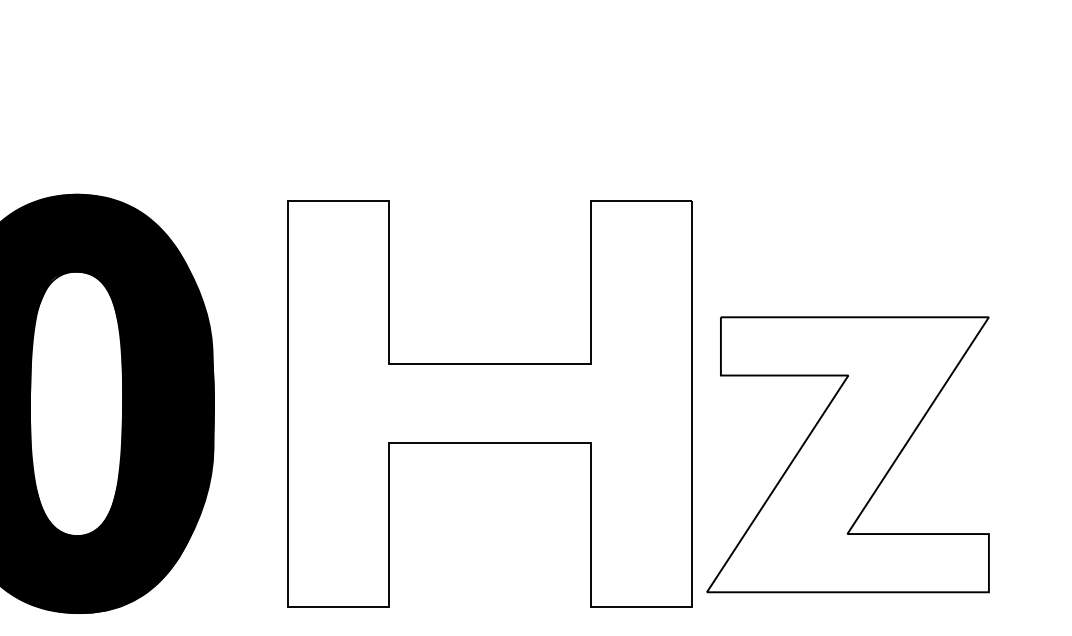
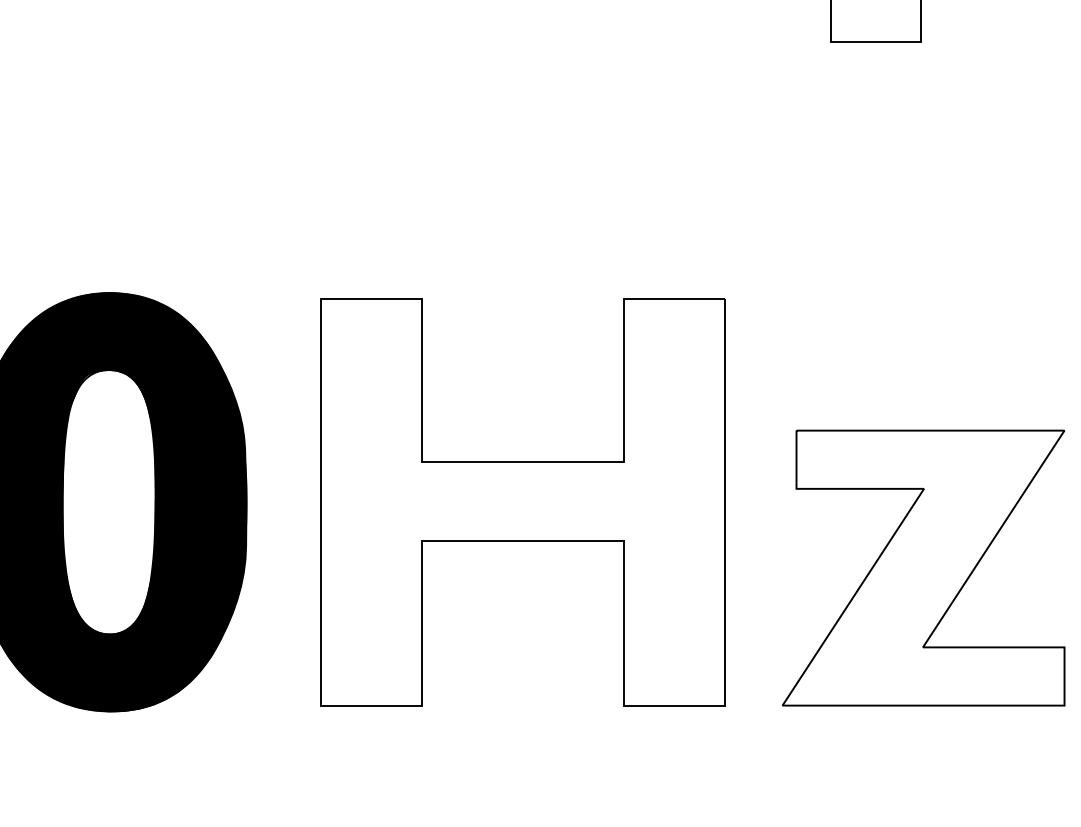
part: (847, 454) -> (923, 567), moved

